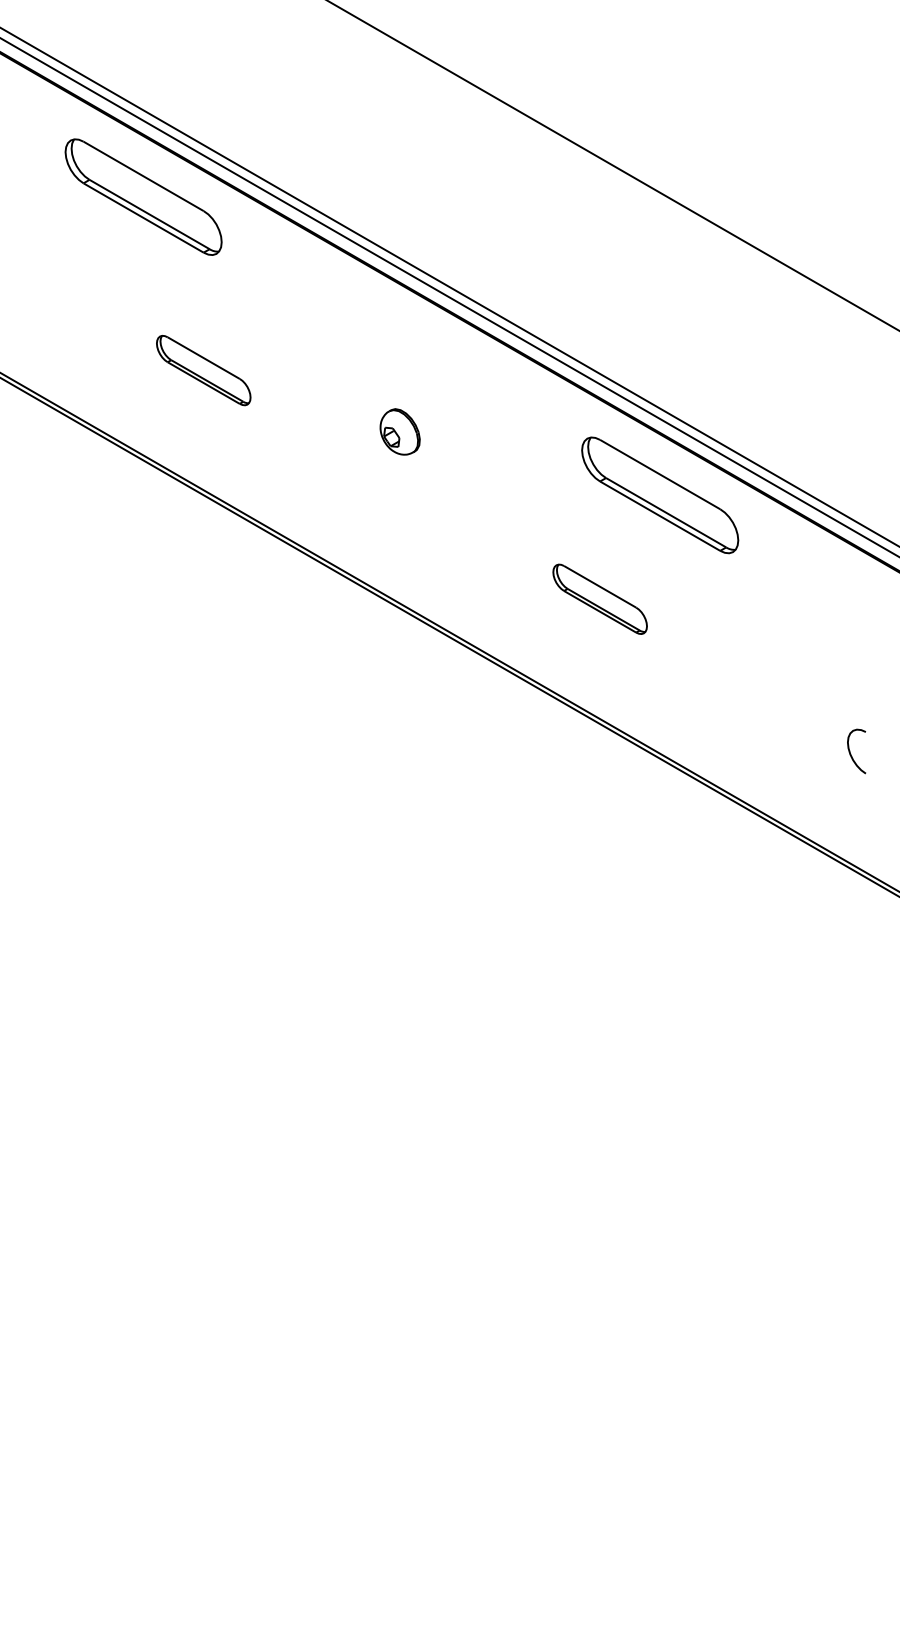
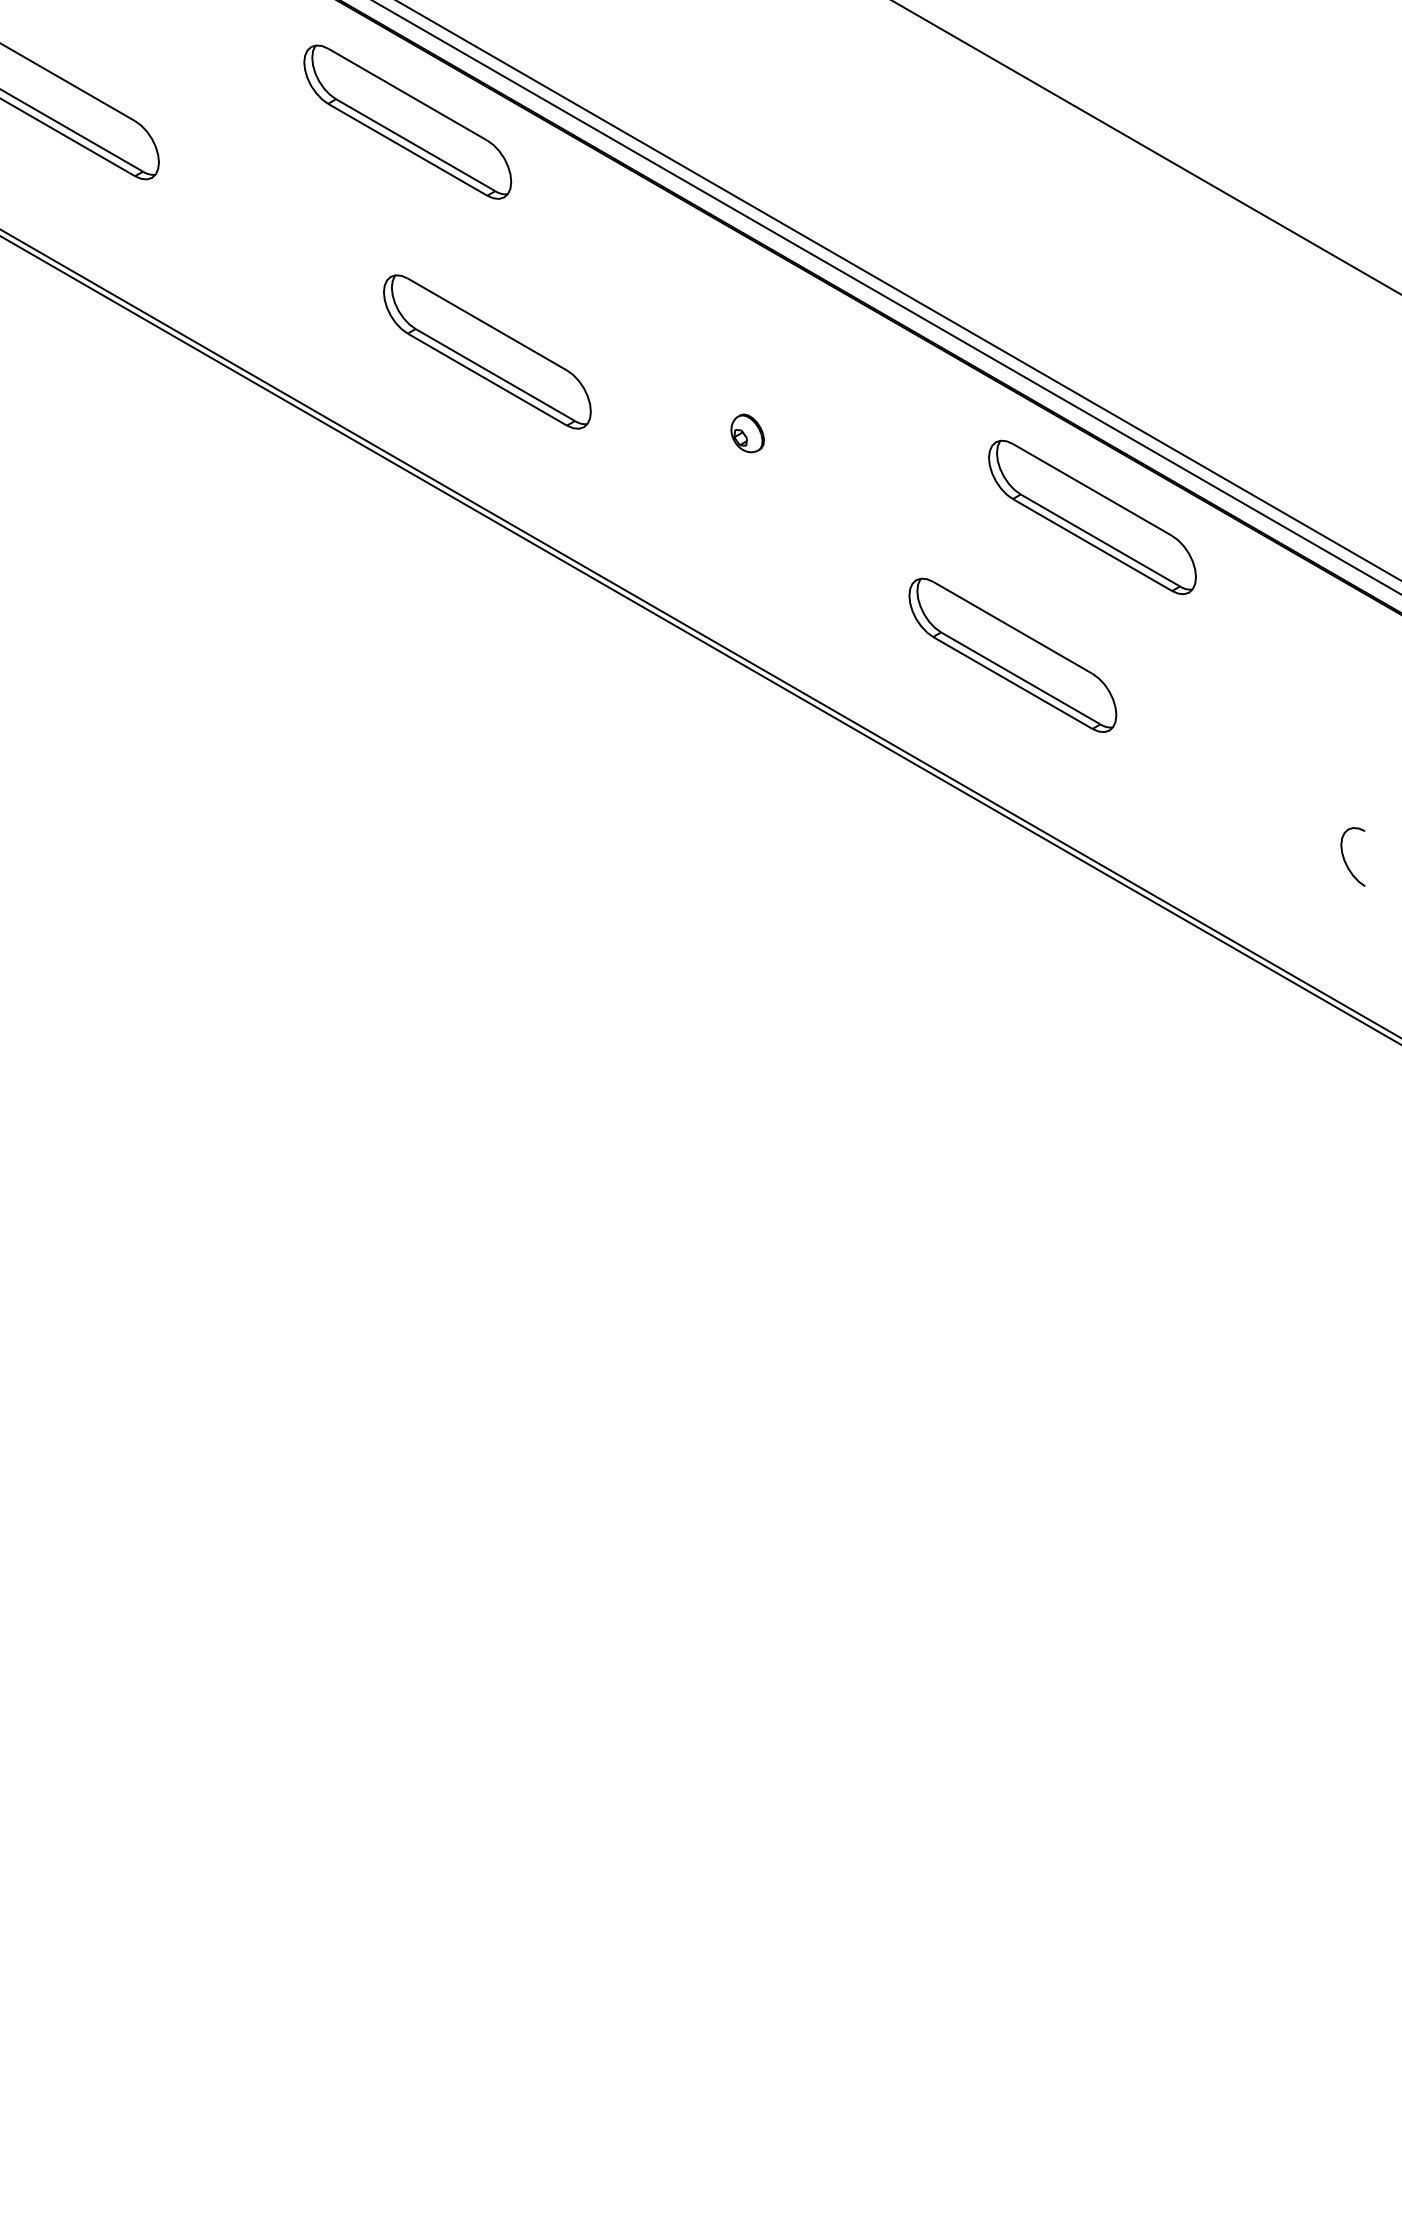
part: (203, 370) -> (487, 351), size x1.67
part: (399, 432) -> (747, 433), size x0.62
part: (599, 598) -> (1012, 654), size x1.67

